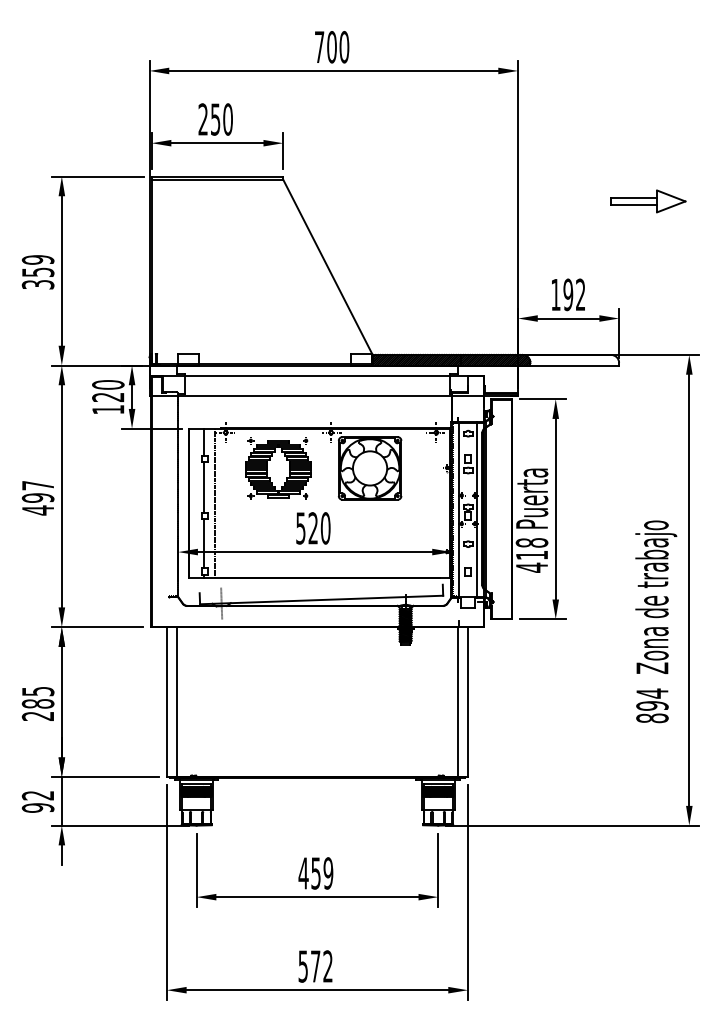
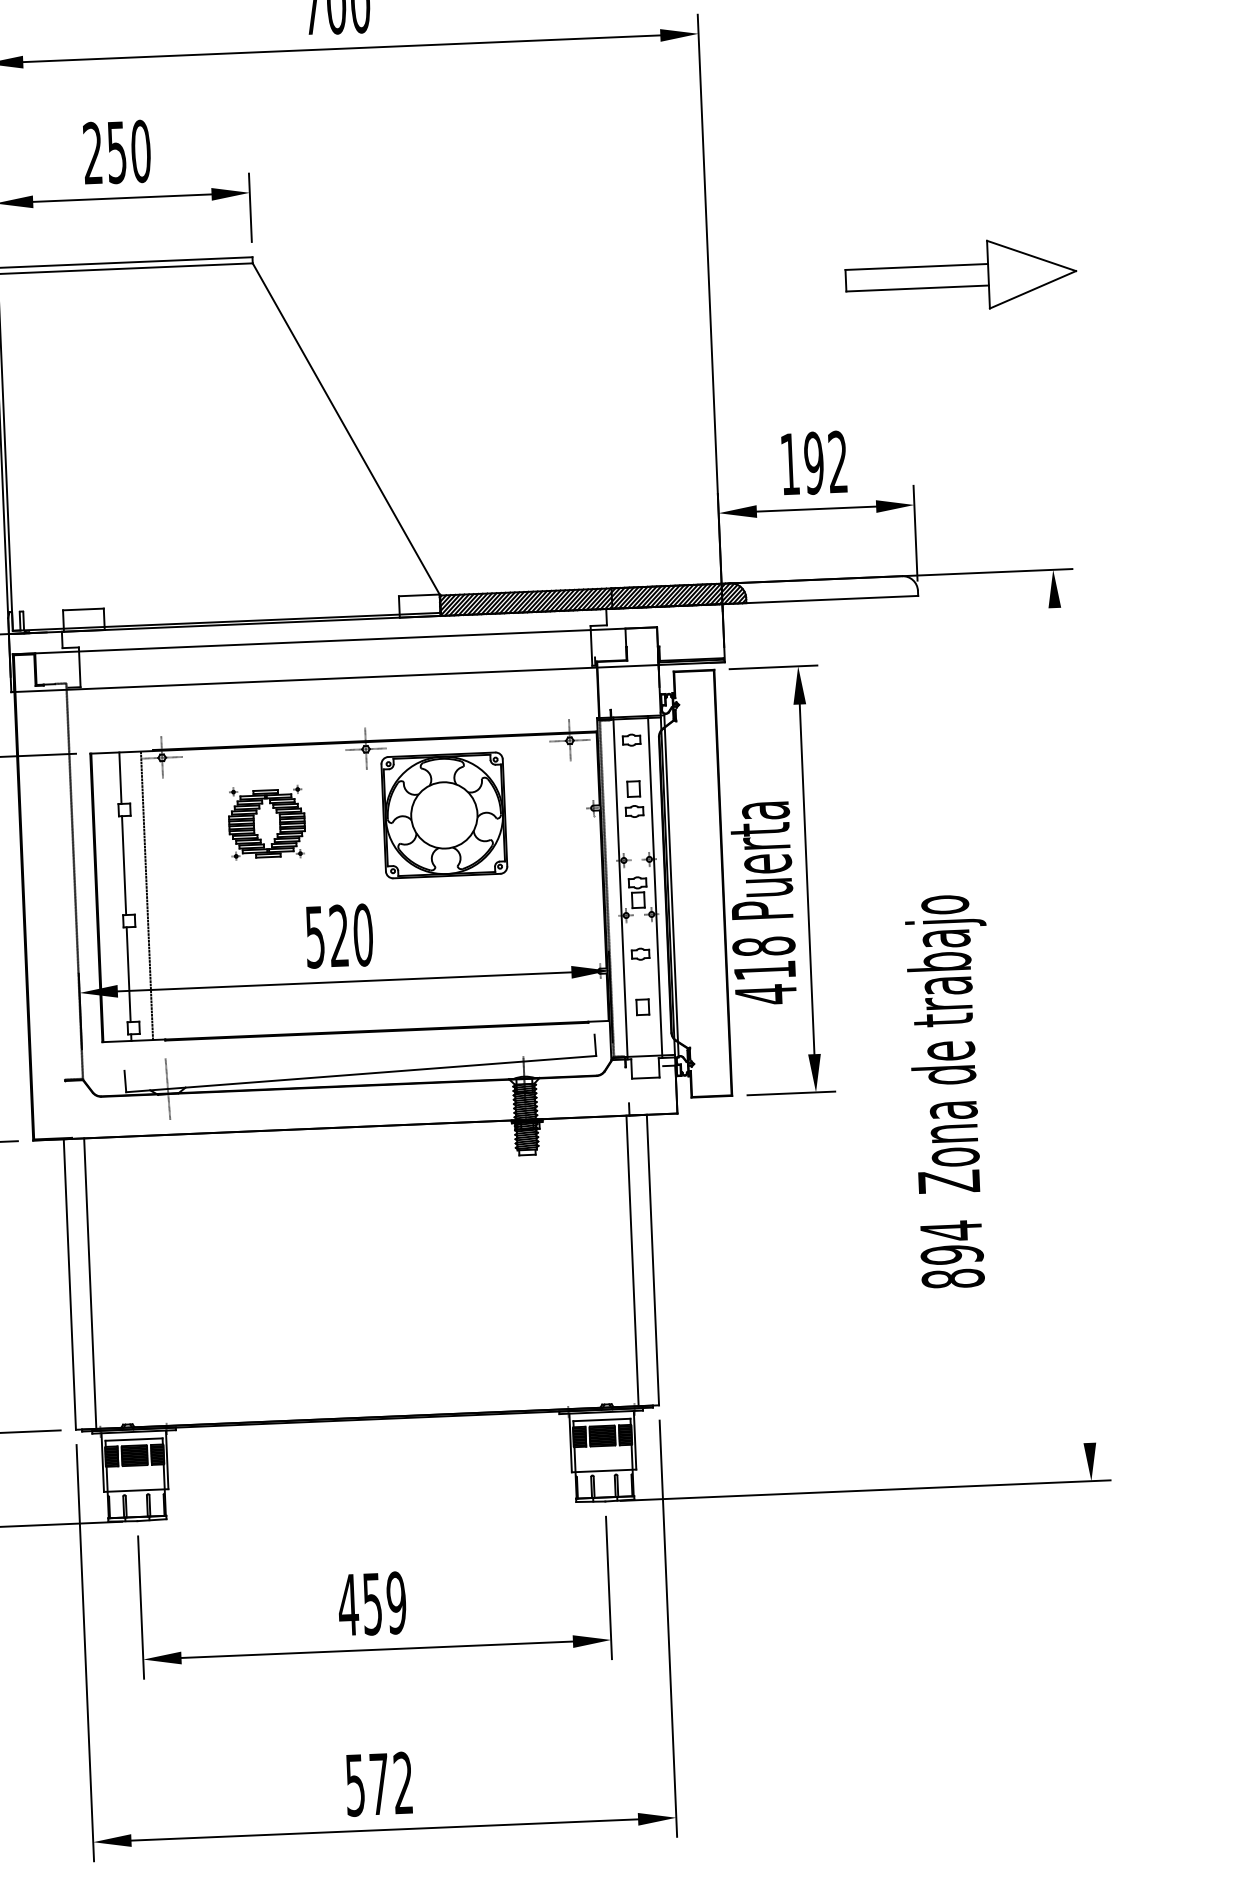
part: (648, 201) -> (961, 275), size x1.6
part: (278, 468) -> (267, 822), size x0.6
line: (689, 589) -> (1072, 1023), removed
text: (656, 621) -> (953, 1090), moved

